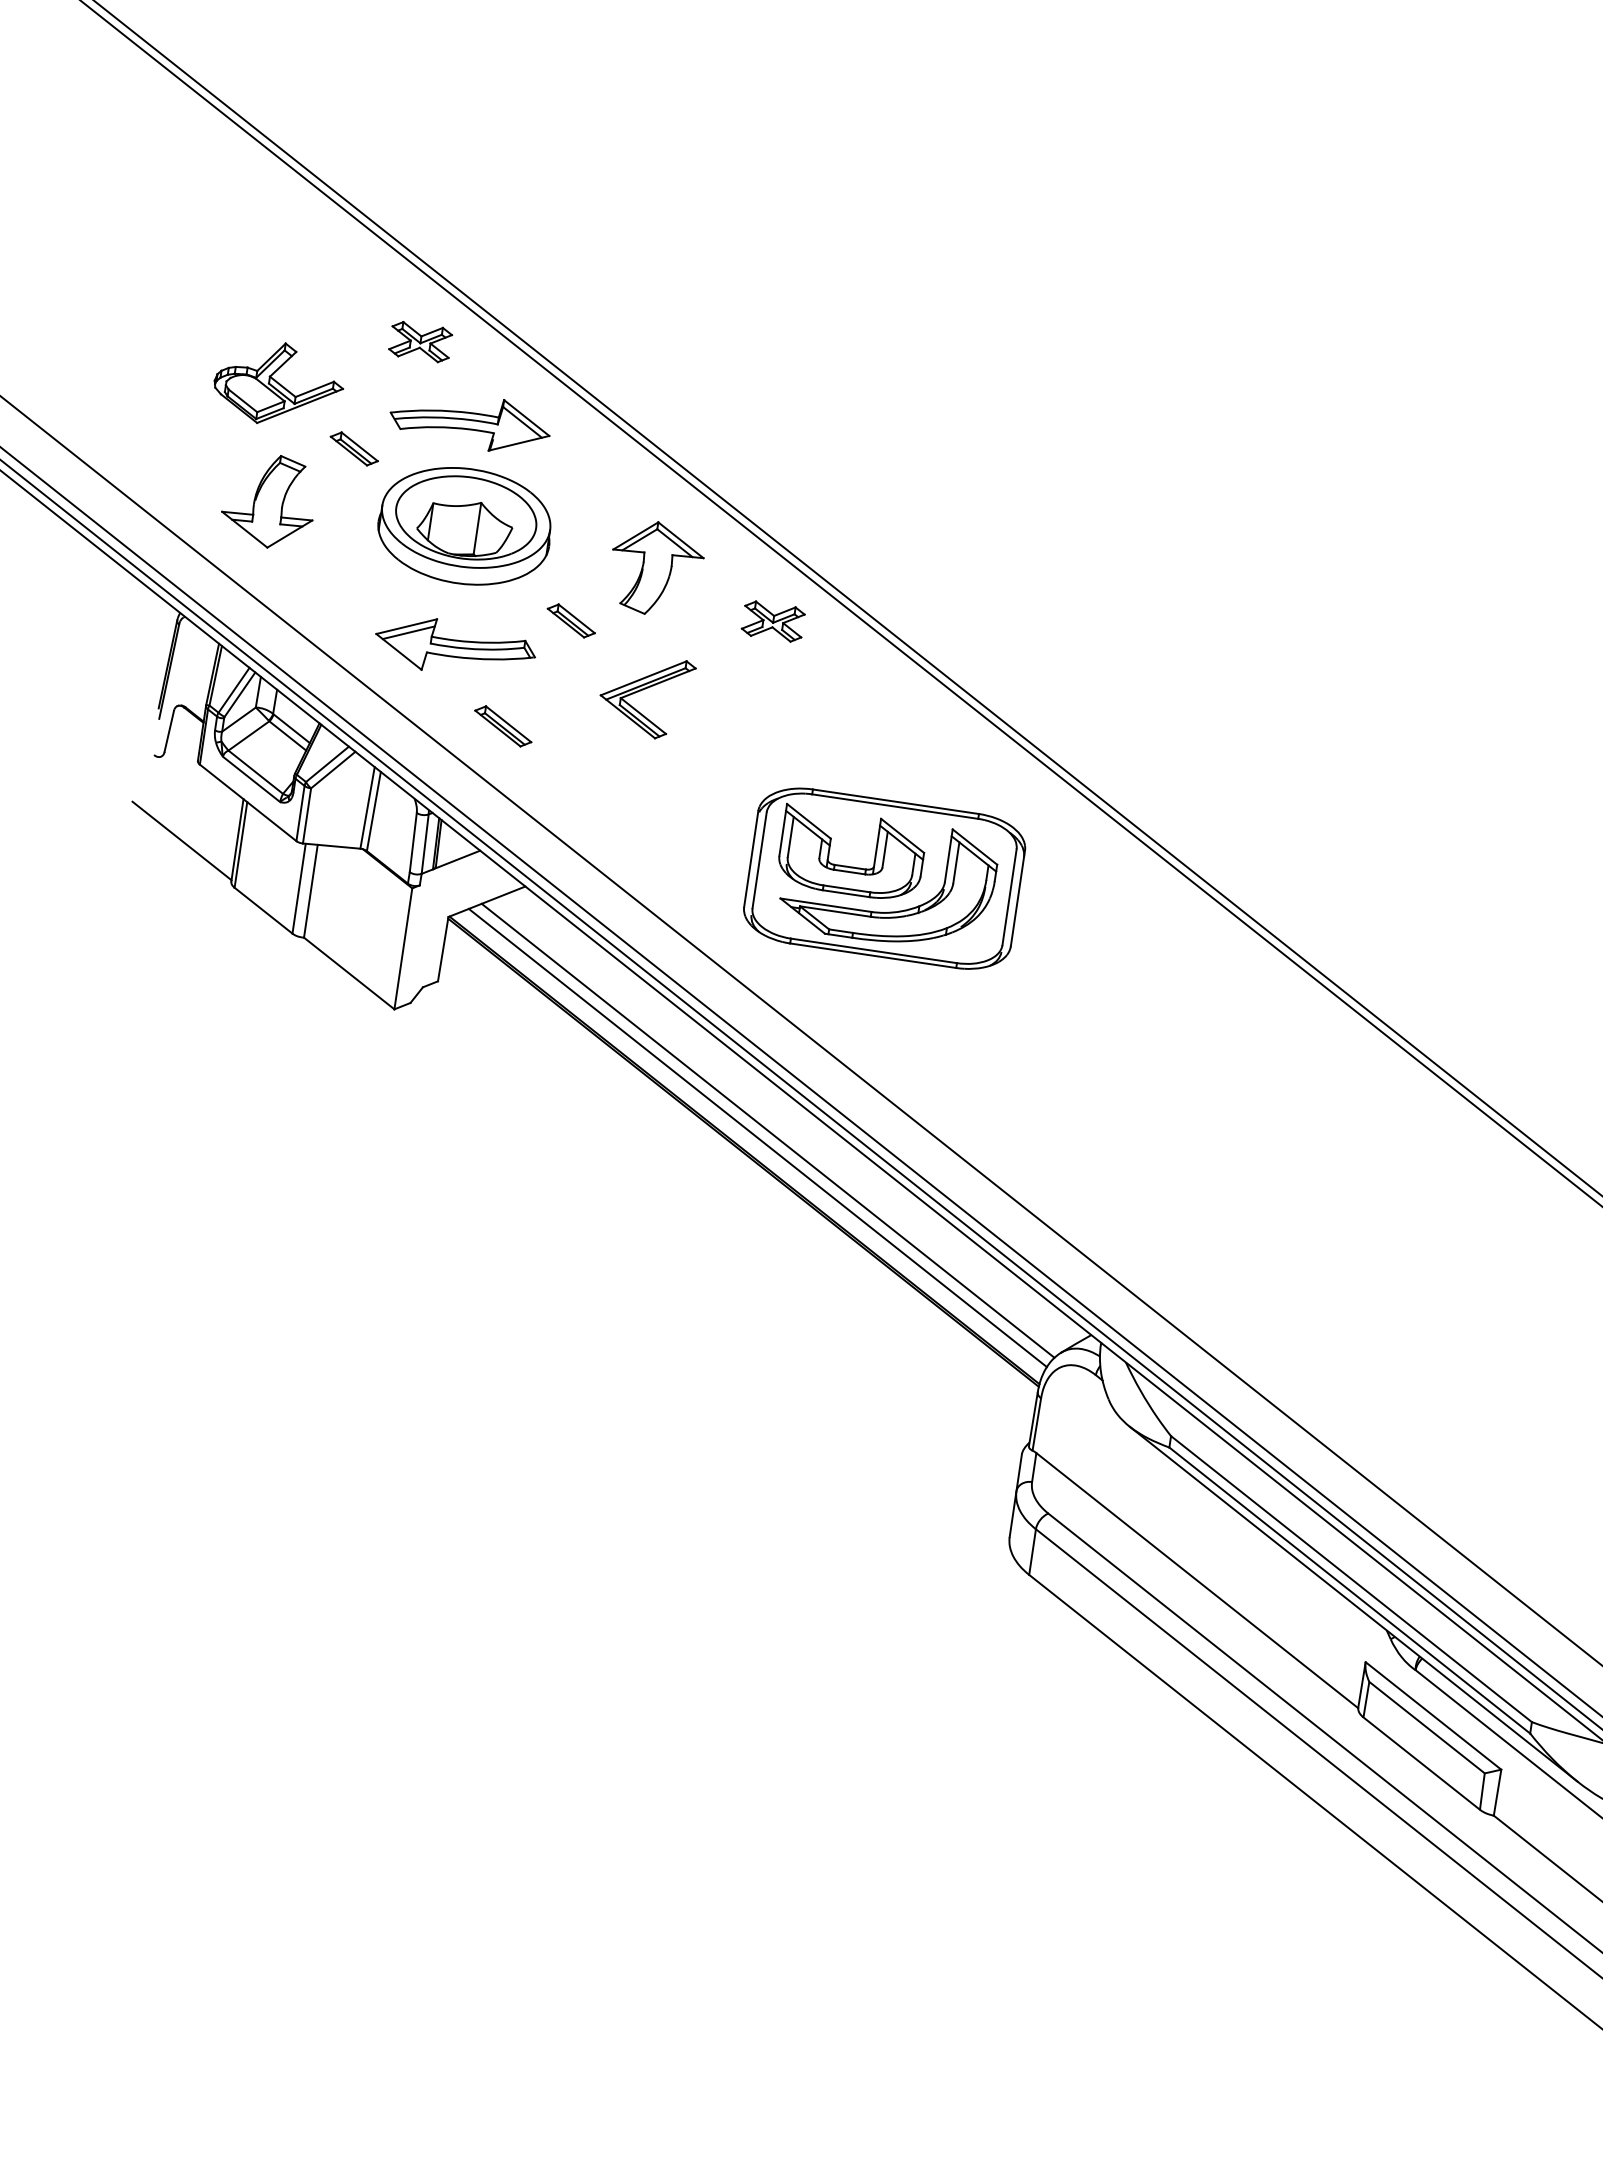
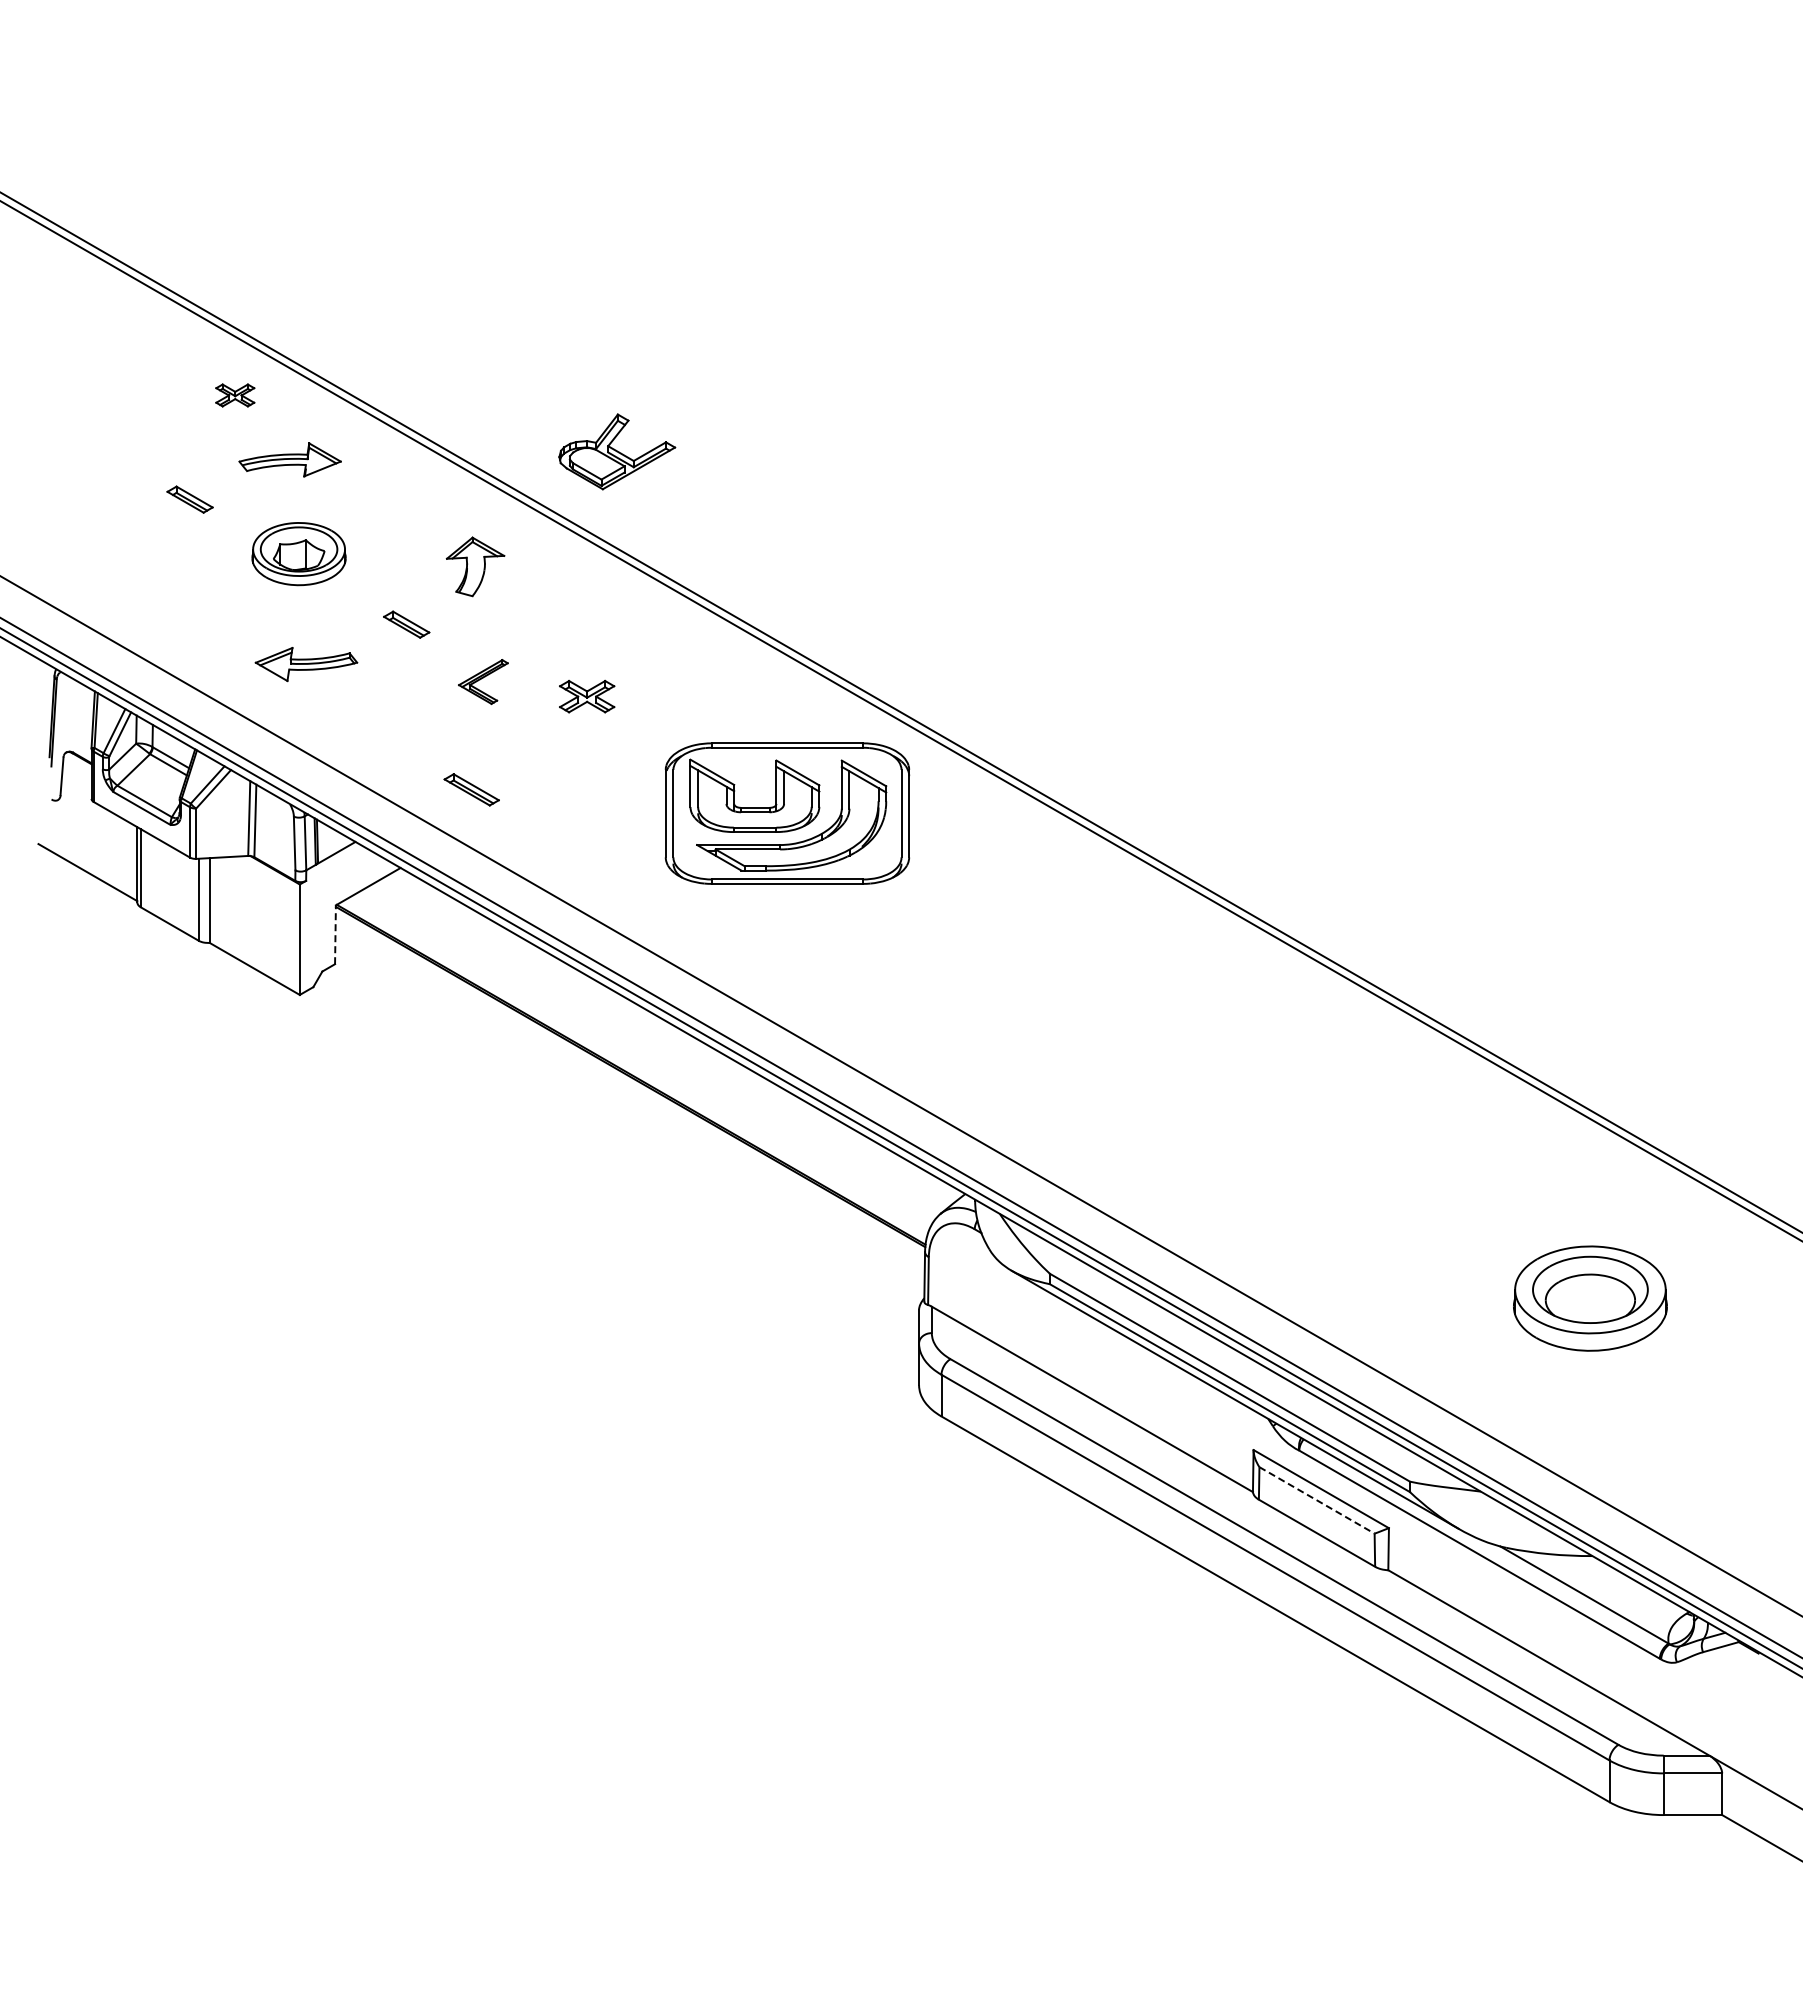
part: (420, 342) -> (235, 395), size x0.7
part: (279, 383) -> (617, 451), moved
part: (469, 421) -> (289, 459), size x0.7
part: (269, 501) -> (121, 557), removed
part: (464, 525) -> (298, 553), size x0.6
part: (656, 568) -> (475, 566), size x0.7
part: (773, 621) -> (587, 696), moved
part: (455, 648) -> (306, 664), size x0.7
part: (646, 695) -> (483, 681), size x0.6
part: (503, 725) -> (471, 789), moved
part: (884, 878) -> (787, 813), moved
line: (443, 948) -> (335, 934), solid -> dashed
line: (767, 1131) -> (649, 1054), removed
line: (757, 1137) -> (641, 1061), removed
line: (1427, 1727) -> (1317, 1500), solid -> dashed

